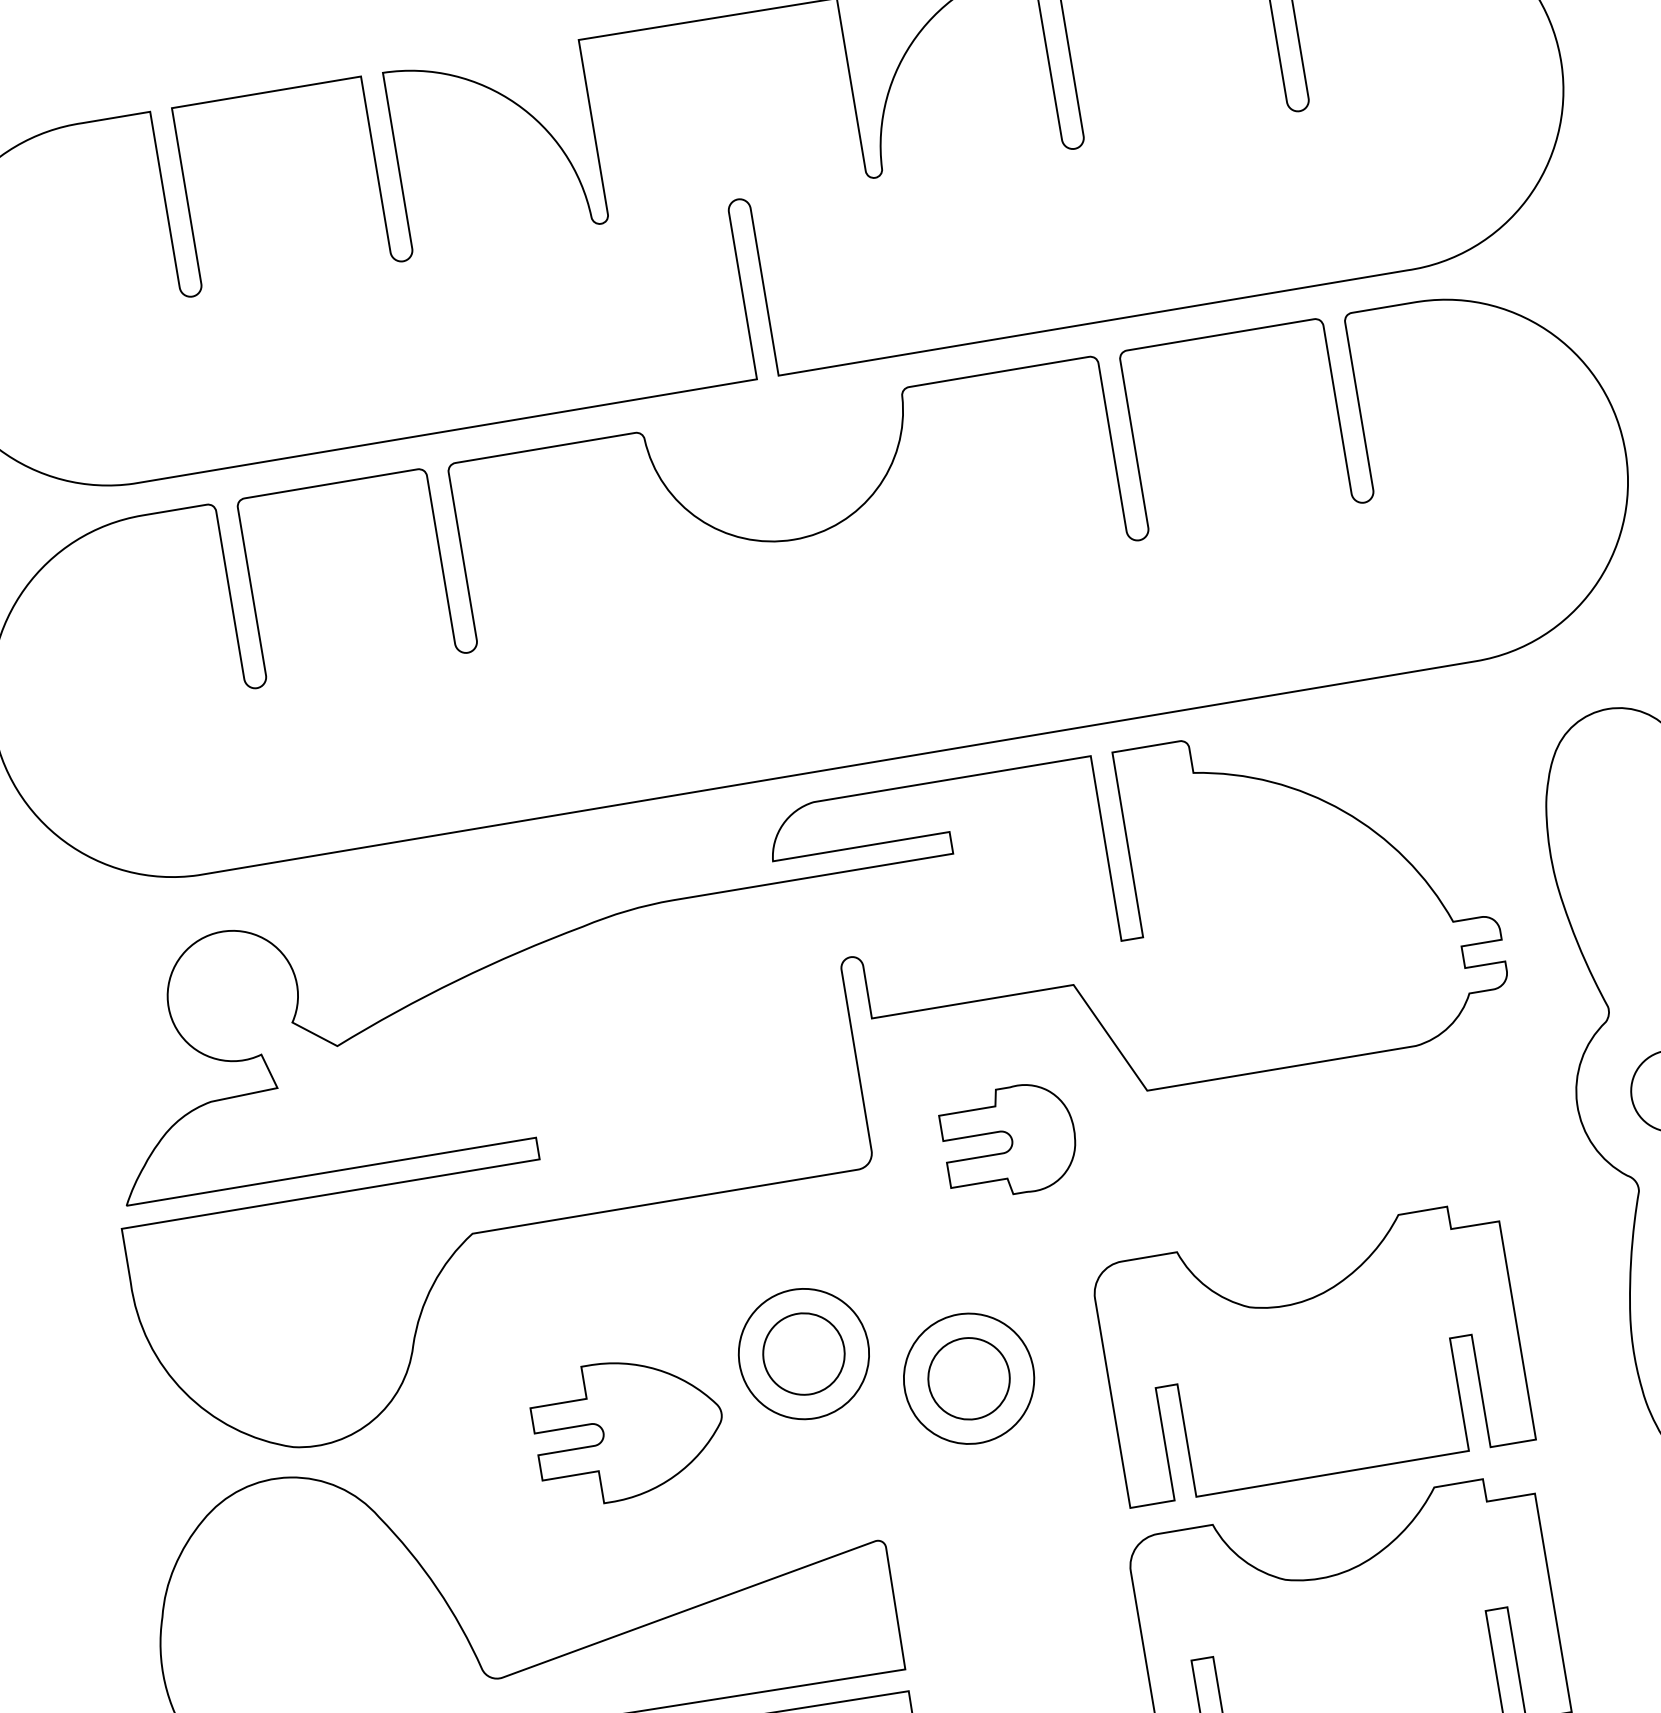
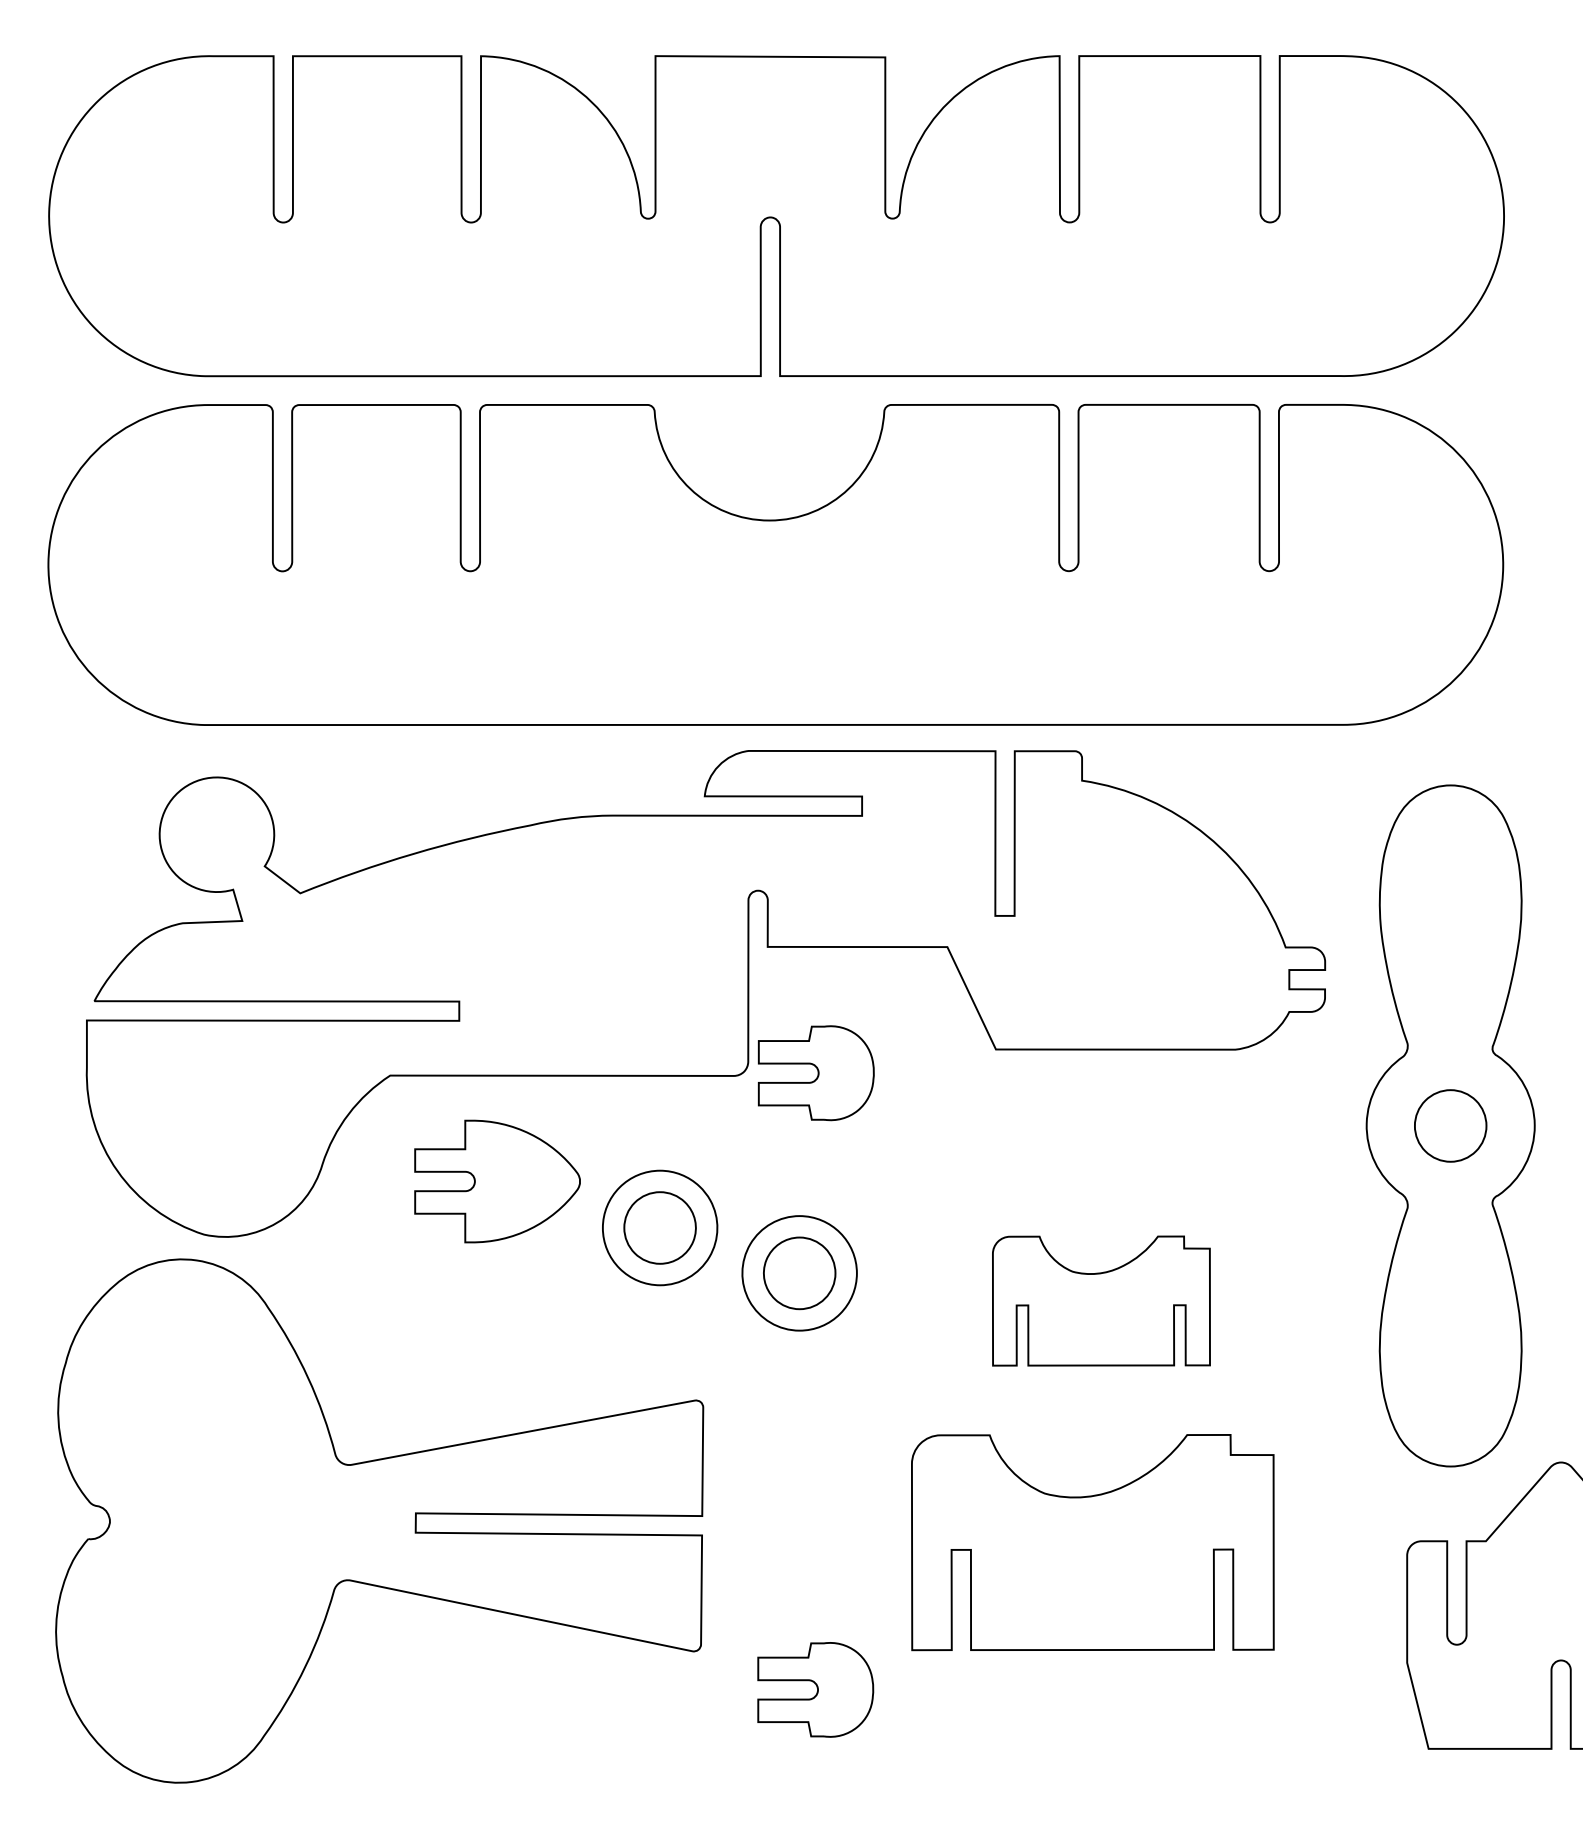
part: (1009, 1141) -> (816, 1073), moved
part: (1312, 1352) -> (1101, 1300), size x0.6
part: (628, 1428) -> (497, 1181), moved

